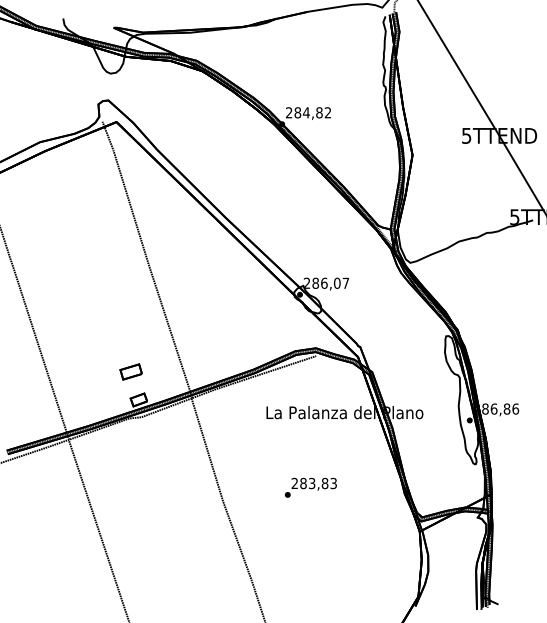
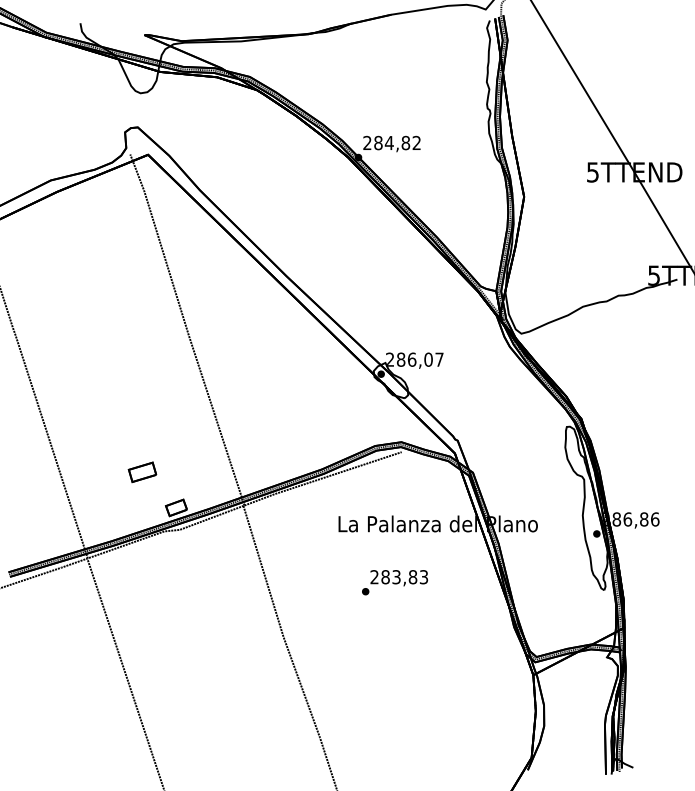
part: (130, 371) -> (141, 471), moved
text: (310, 487) -> (394, 582), moved

